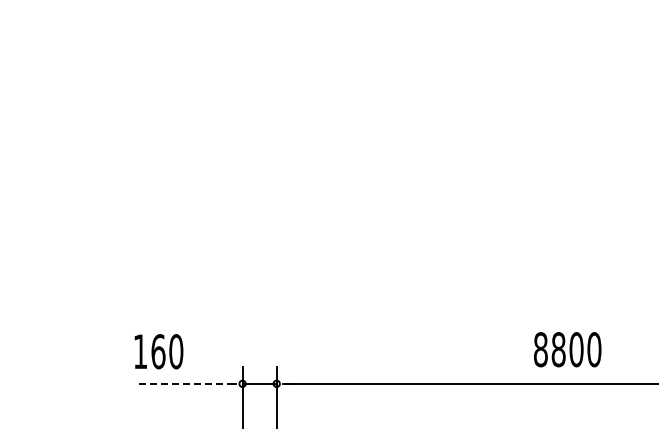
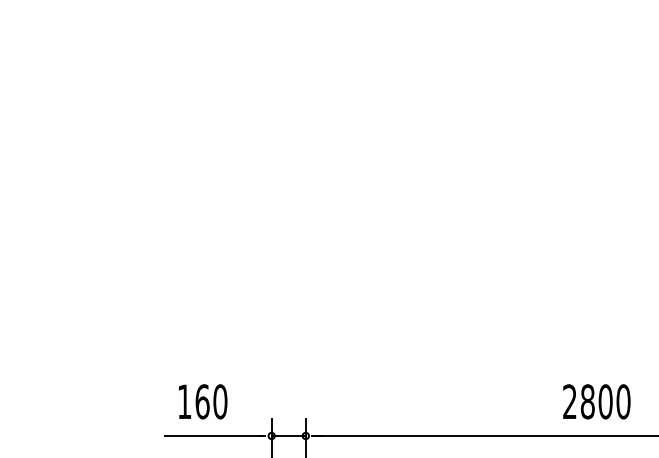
text: (540, 349) -> (569, 401), 8800 -> 2800
text: (159, 351) -> (203, 401), moved
line: (185, 383) -> (214, 435), dashed -> solid

